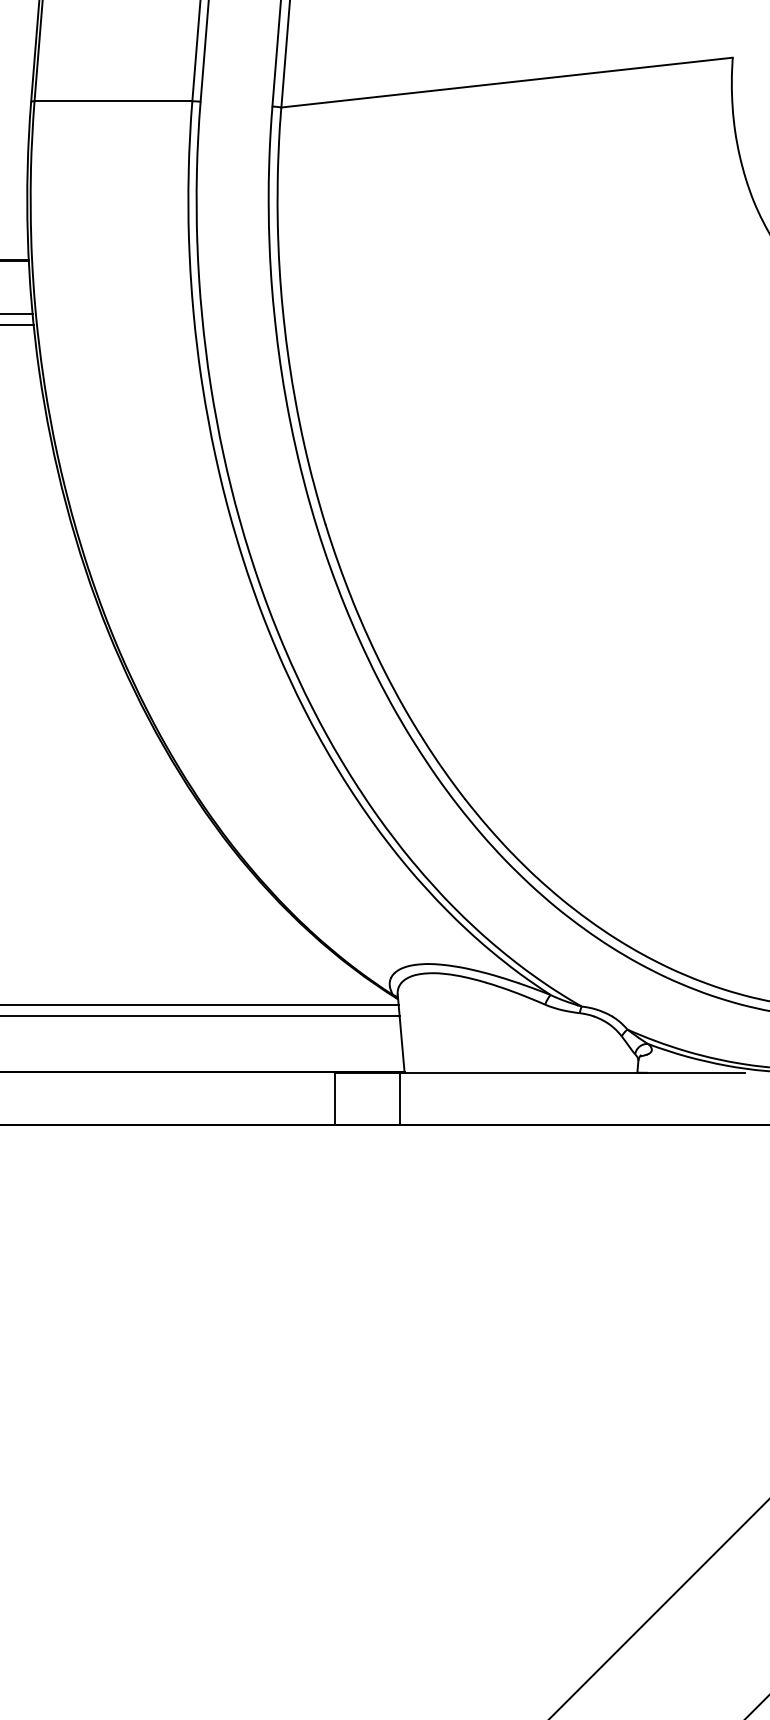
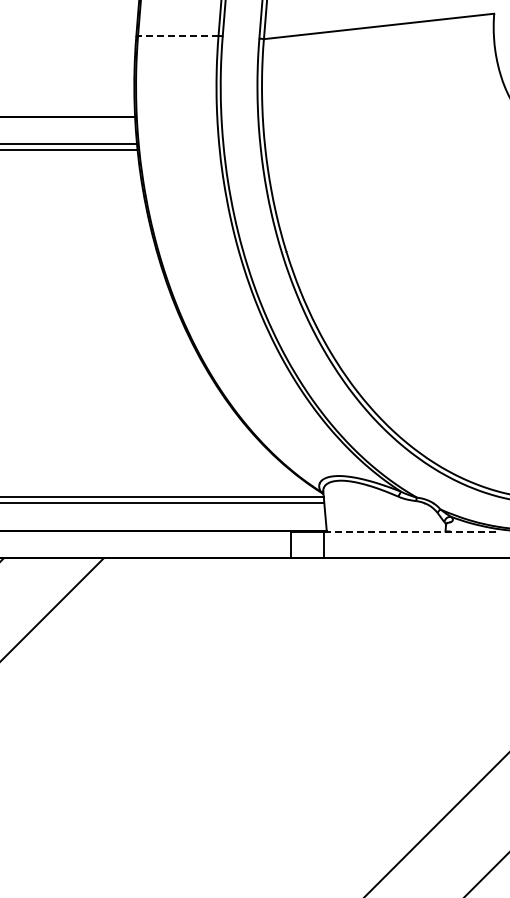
line: (111, 100) -> (177, 35), solid -> dashed
line: (572, 1072) -> (412, 531), solid -> dashed

